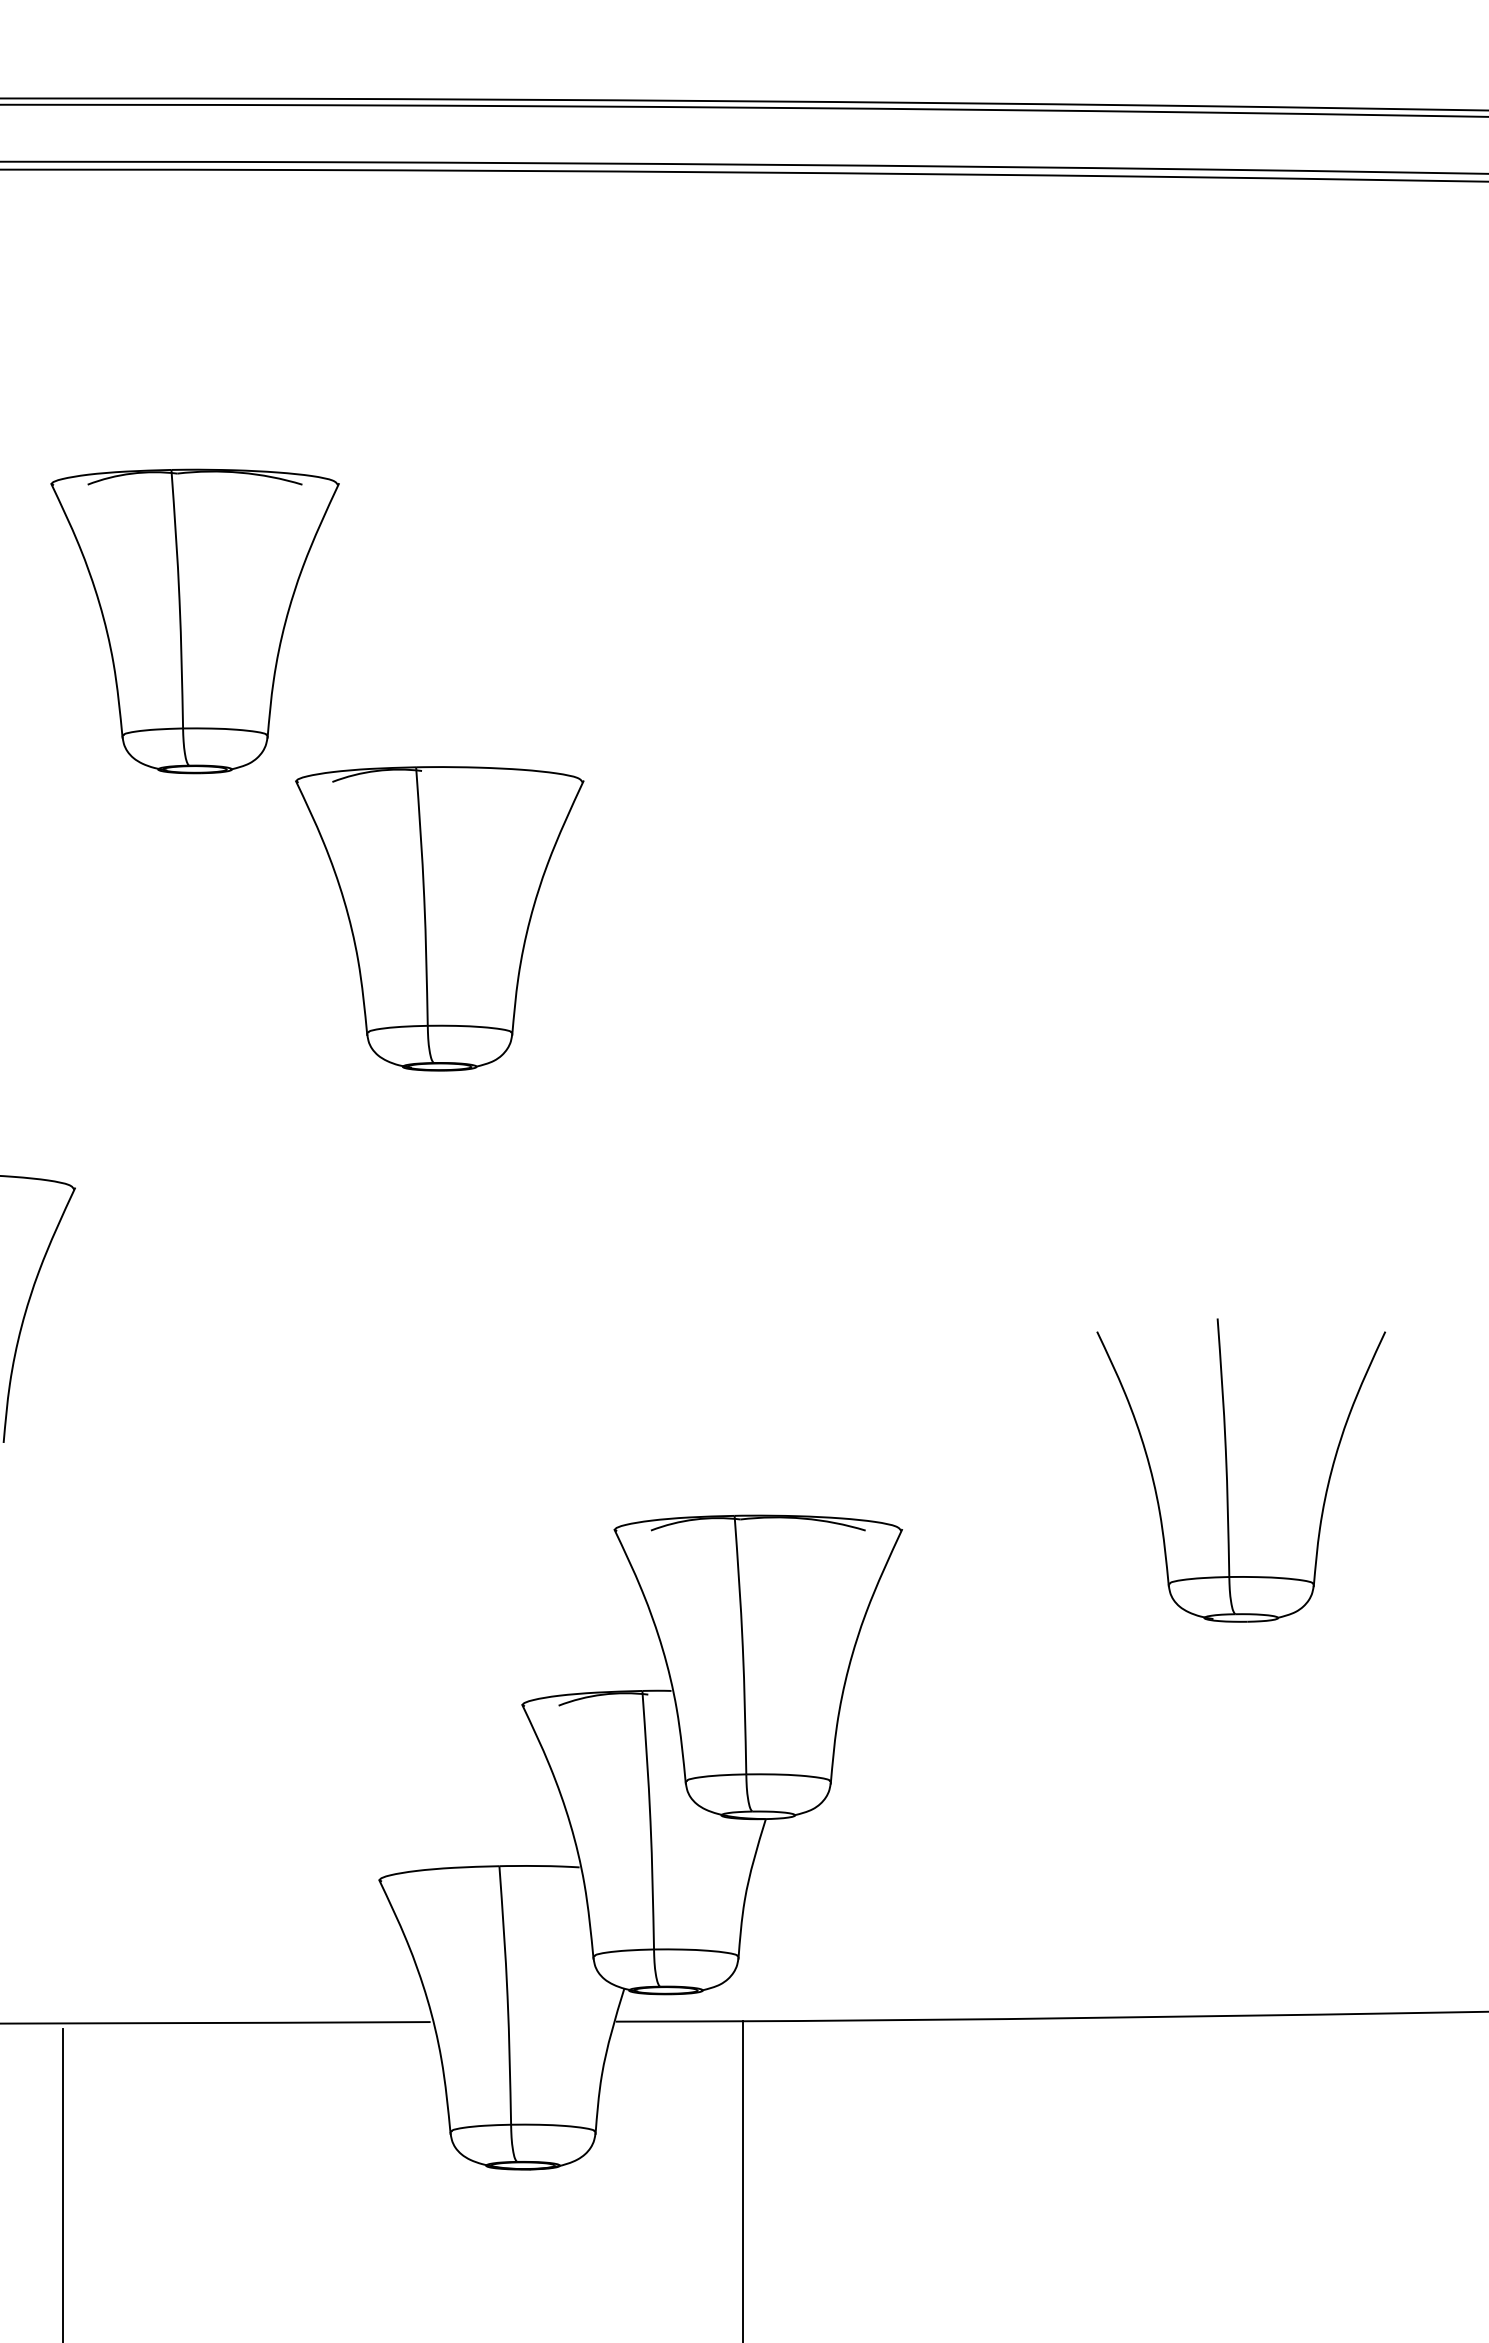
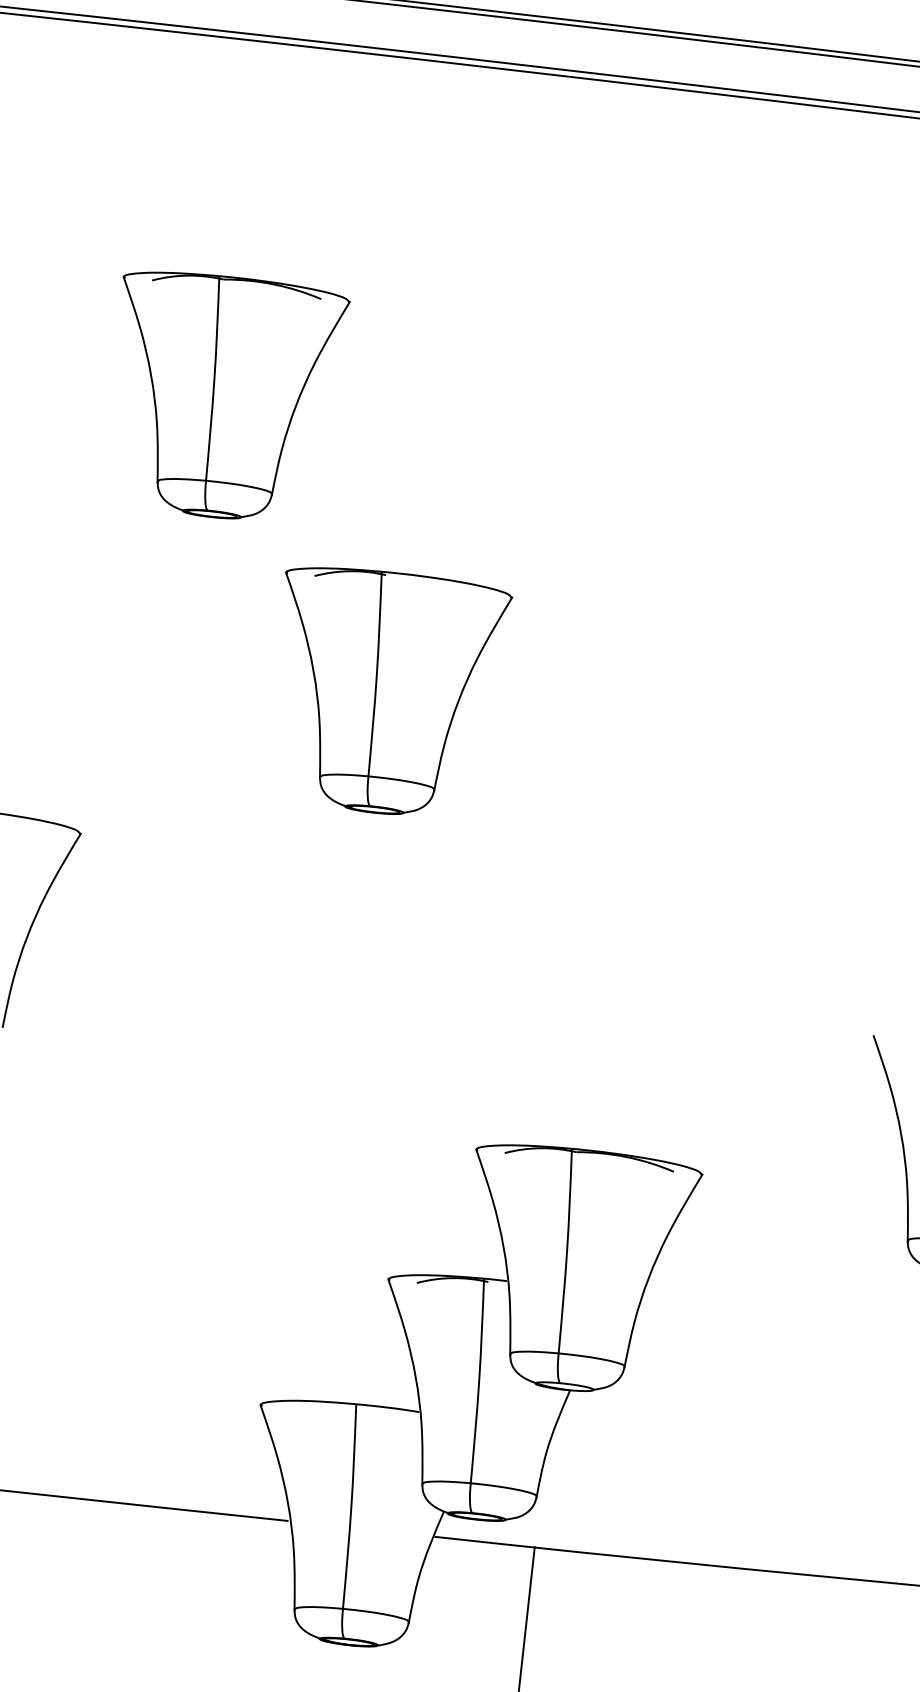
part: (439, 918) -> (387, 692), moved

